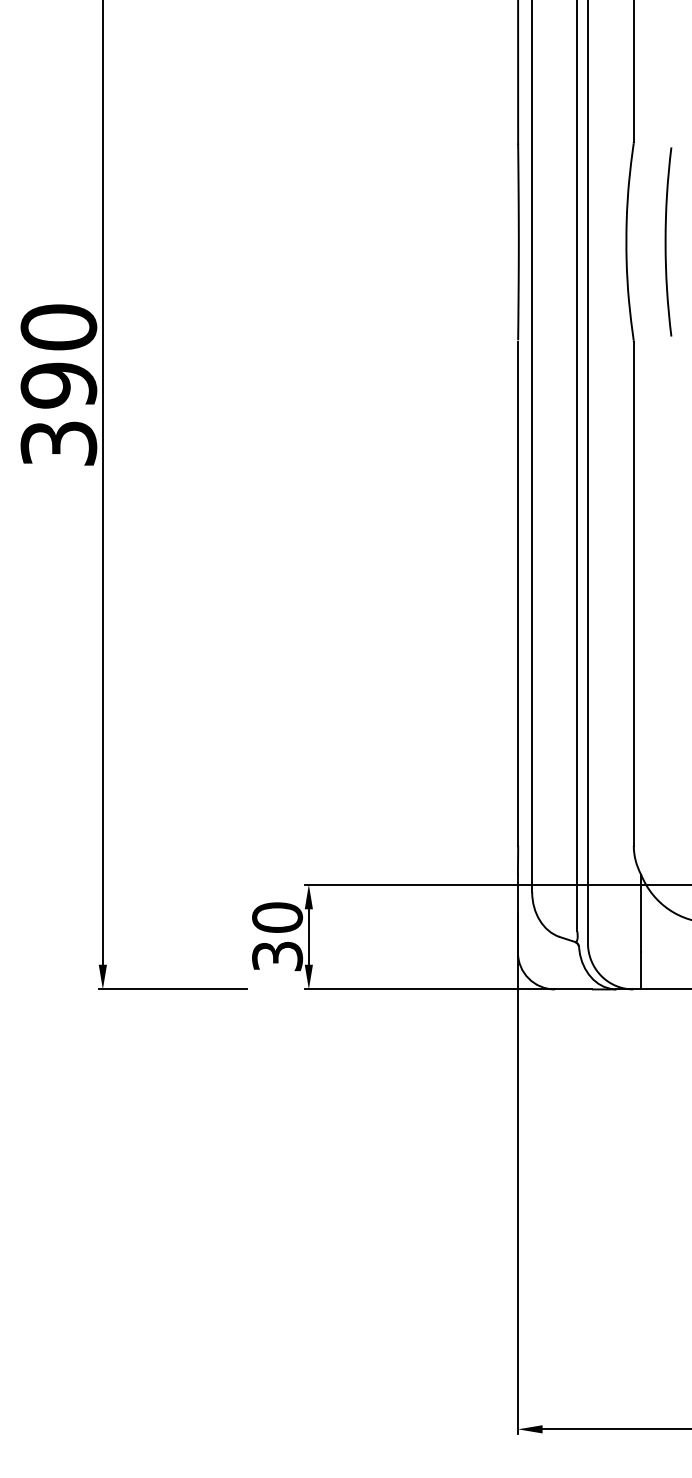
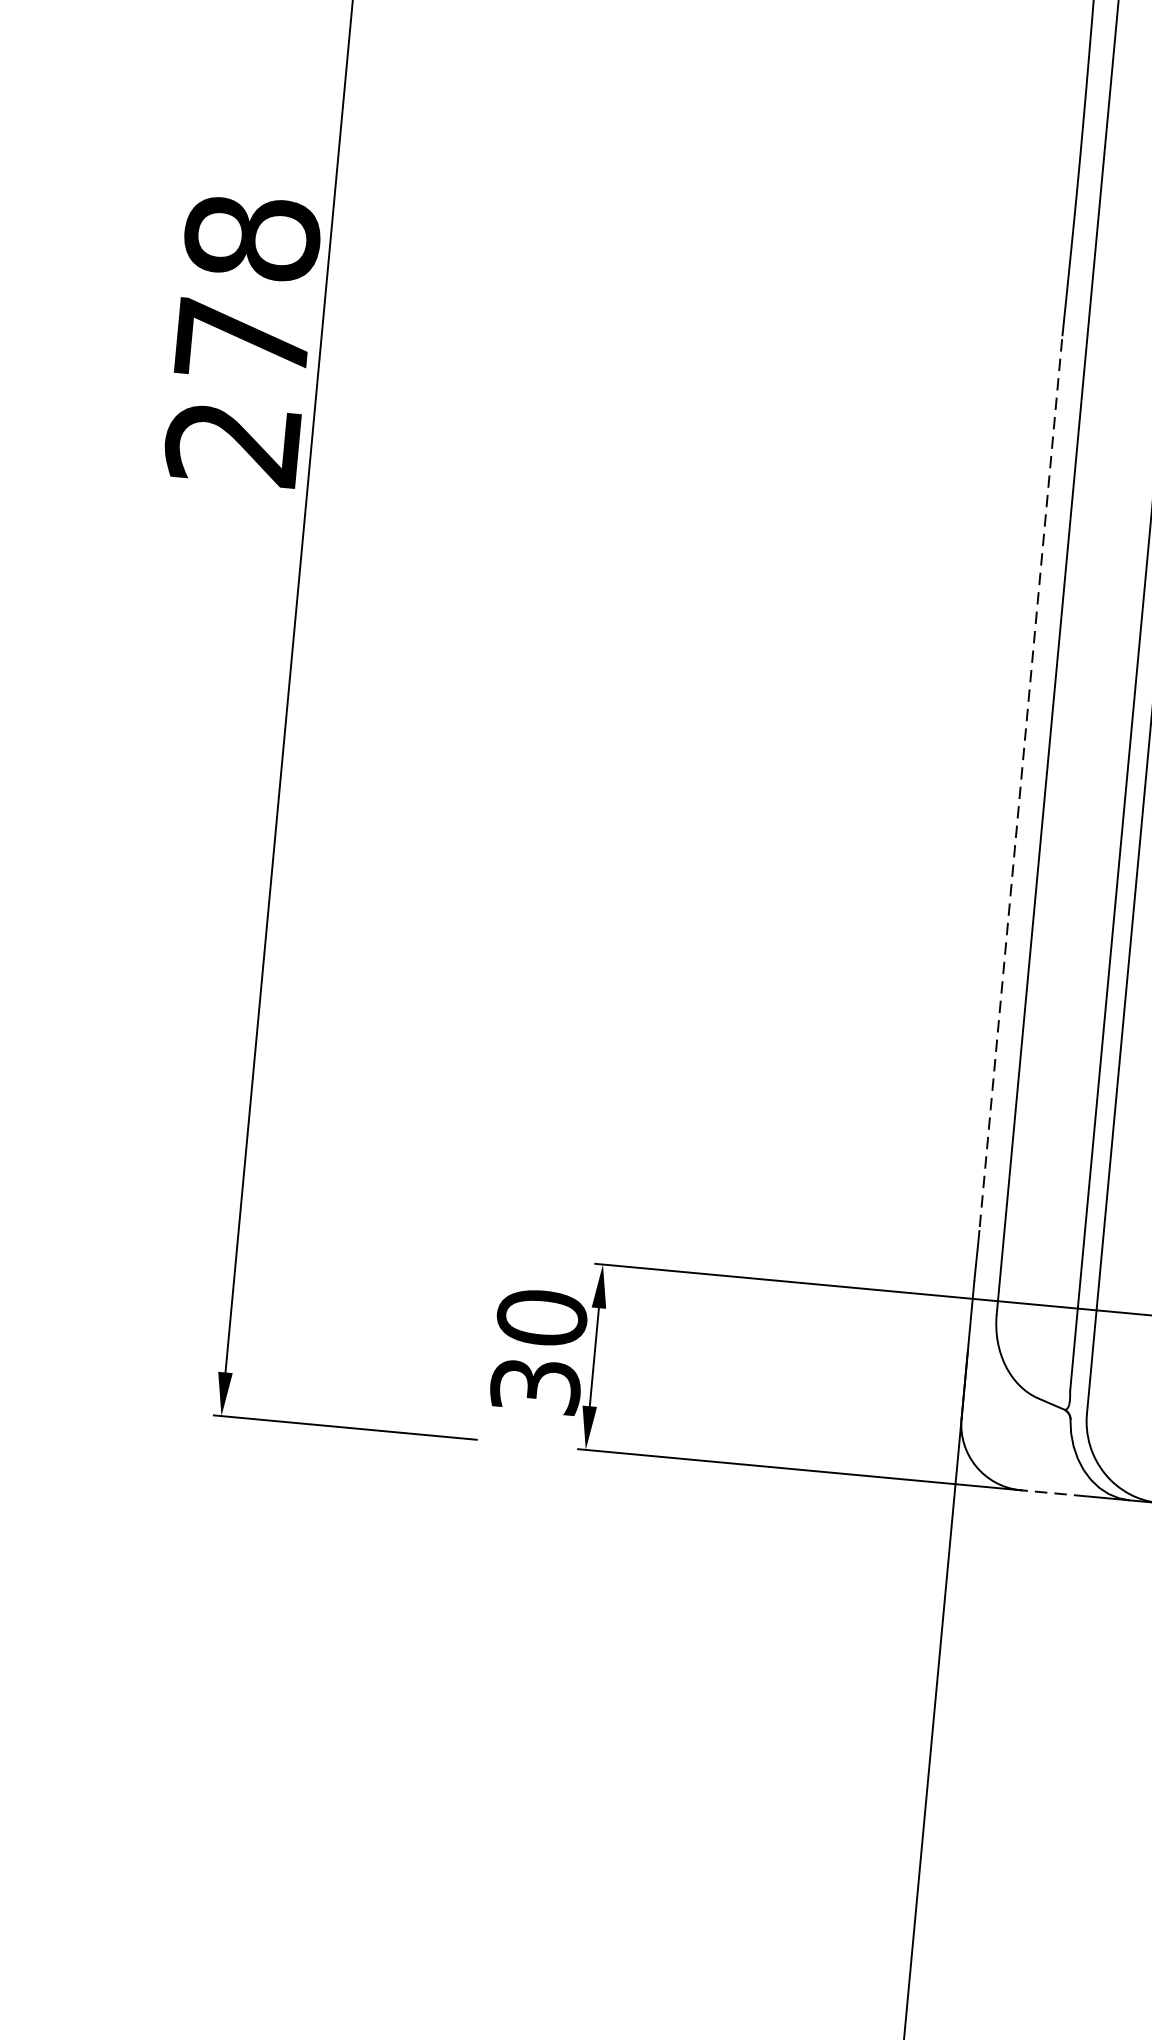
text: (58, 384) -> (242, 338), 390 -> 278
line: (518, 593) -> (1021, 784), solid -> dashed
line: (573, 989) -> (1053, 1493), solid -> dashed

